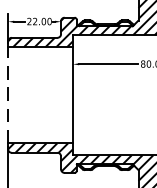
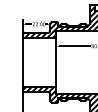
line: (7, 95) -> (22, 62), dashed -> solid

